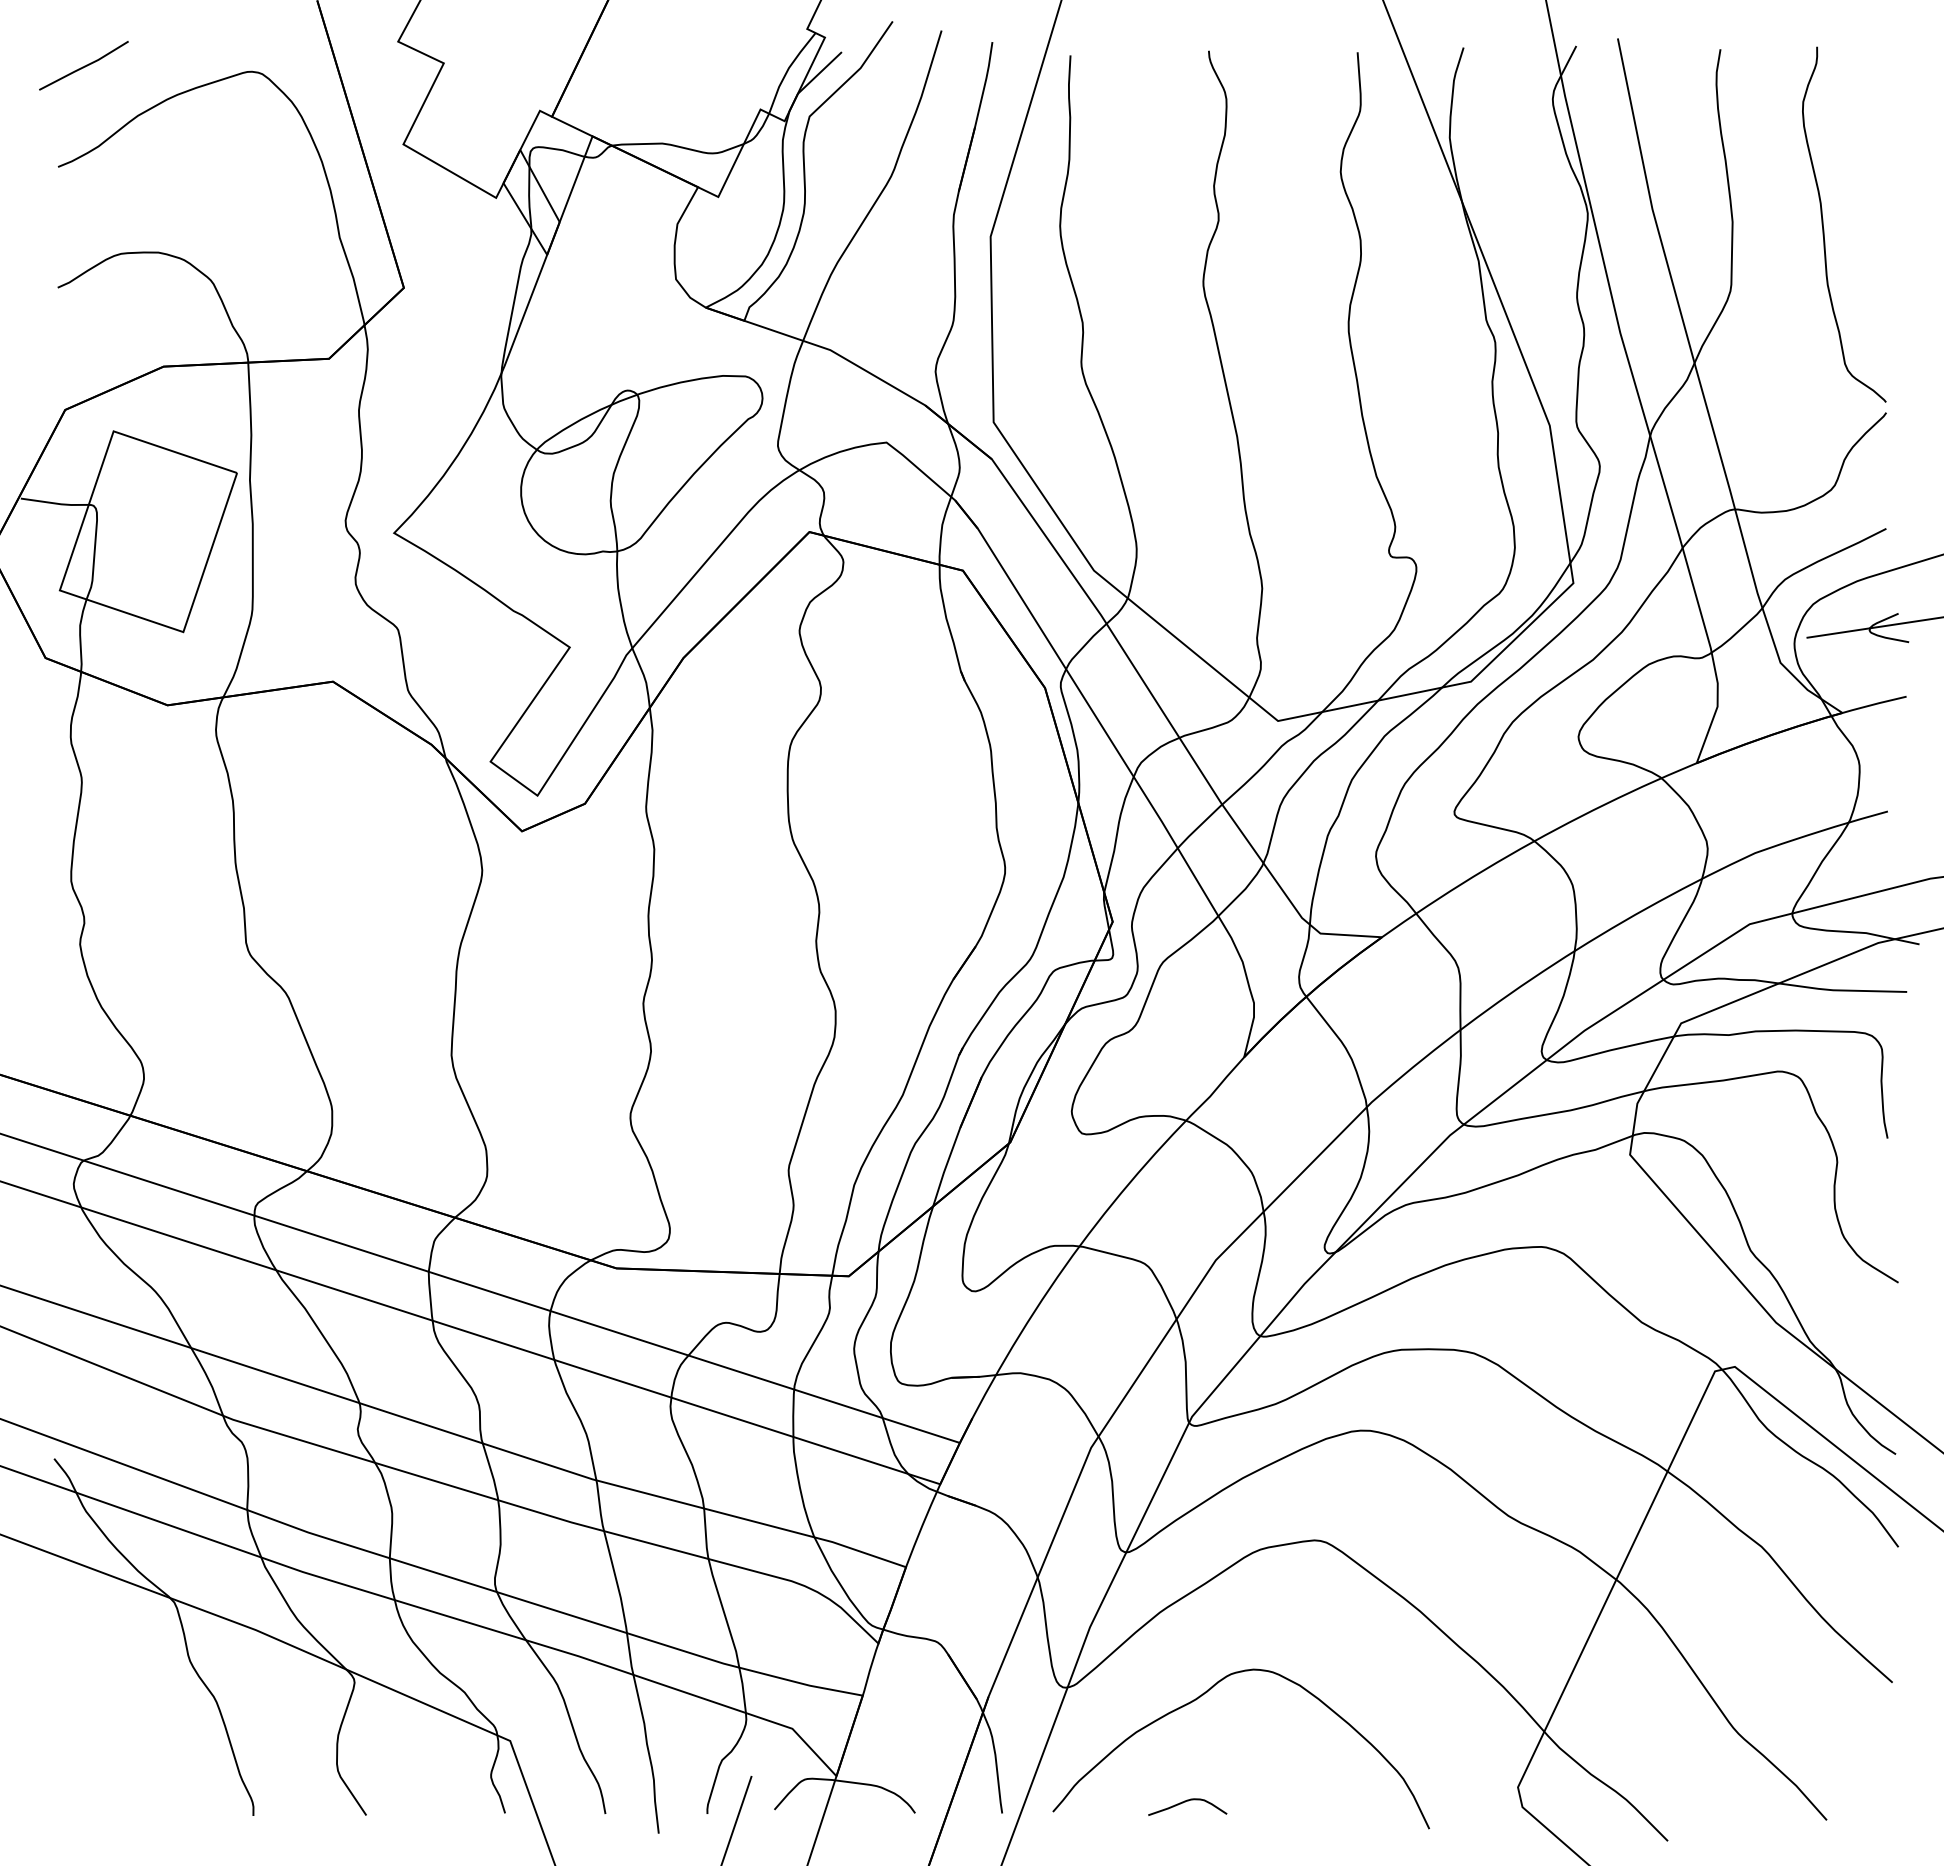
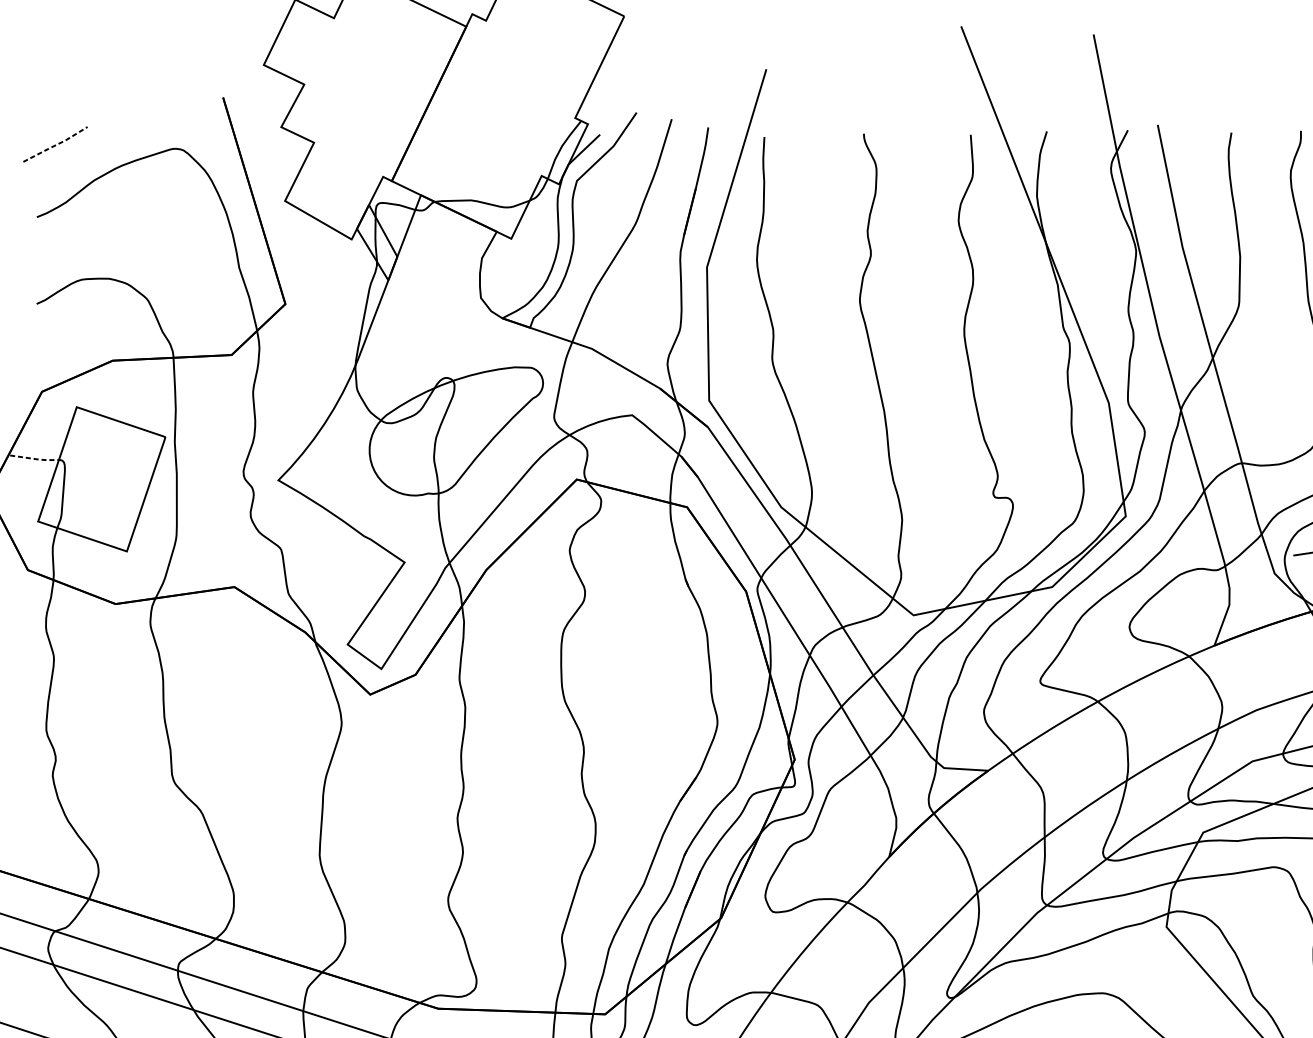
line: (85, 66) -> (56, 145), solid -> dashed
line: (56, 503) -> (35, 459), solid -> dashed

